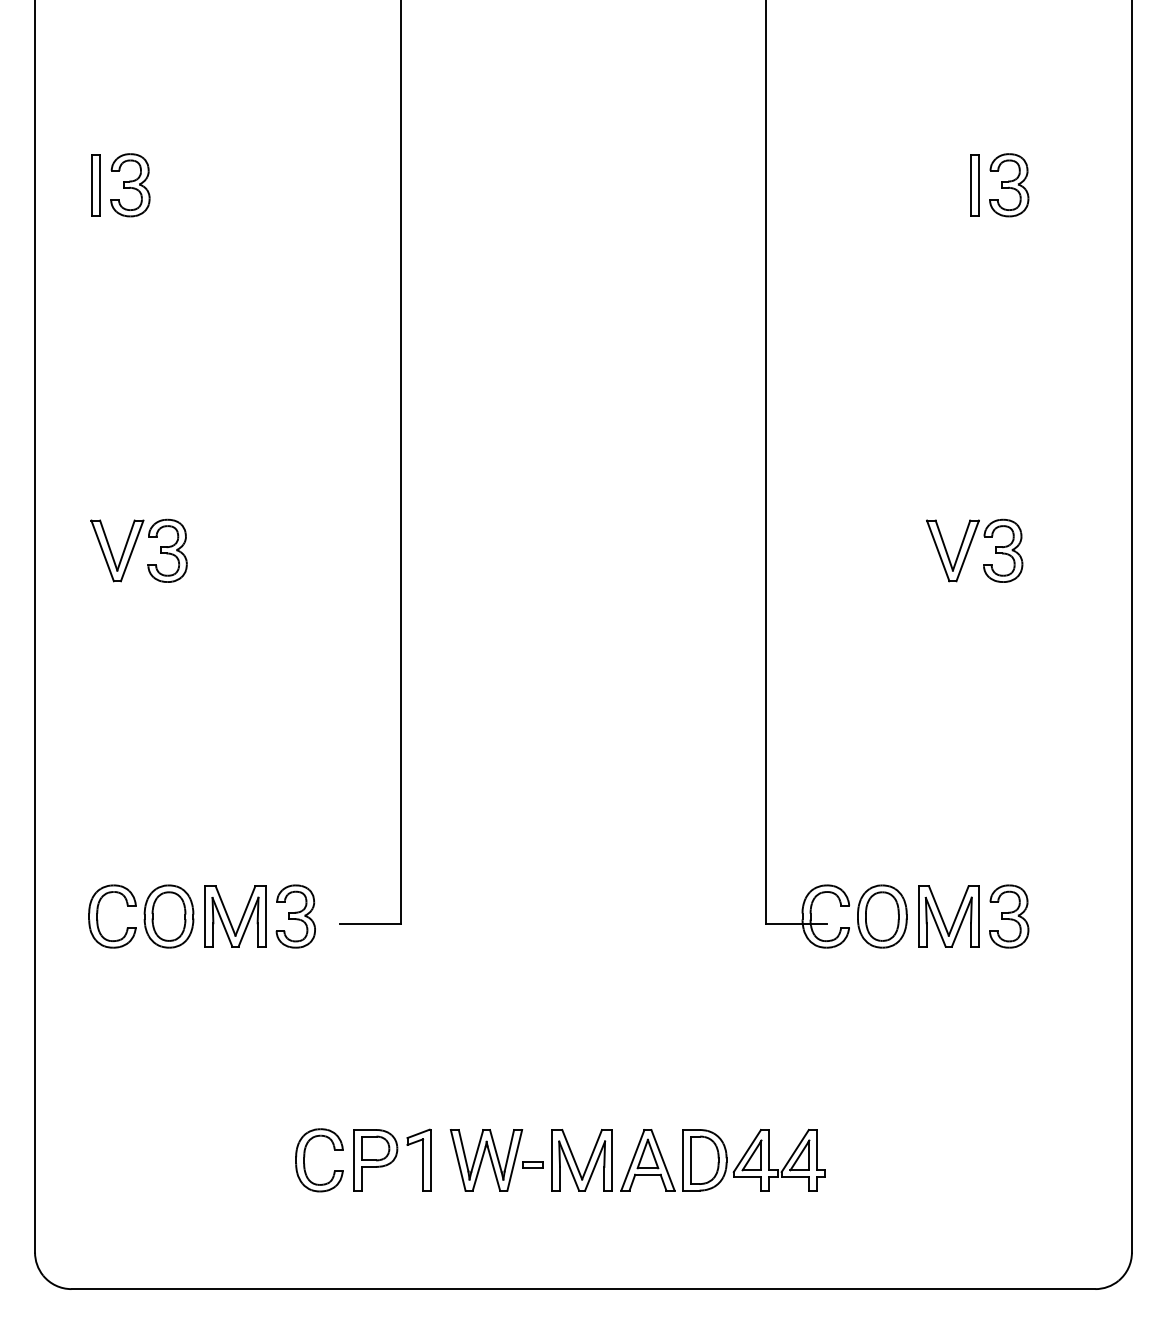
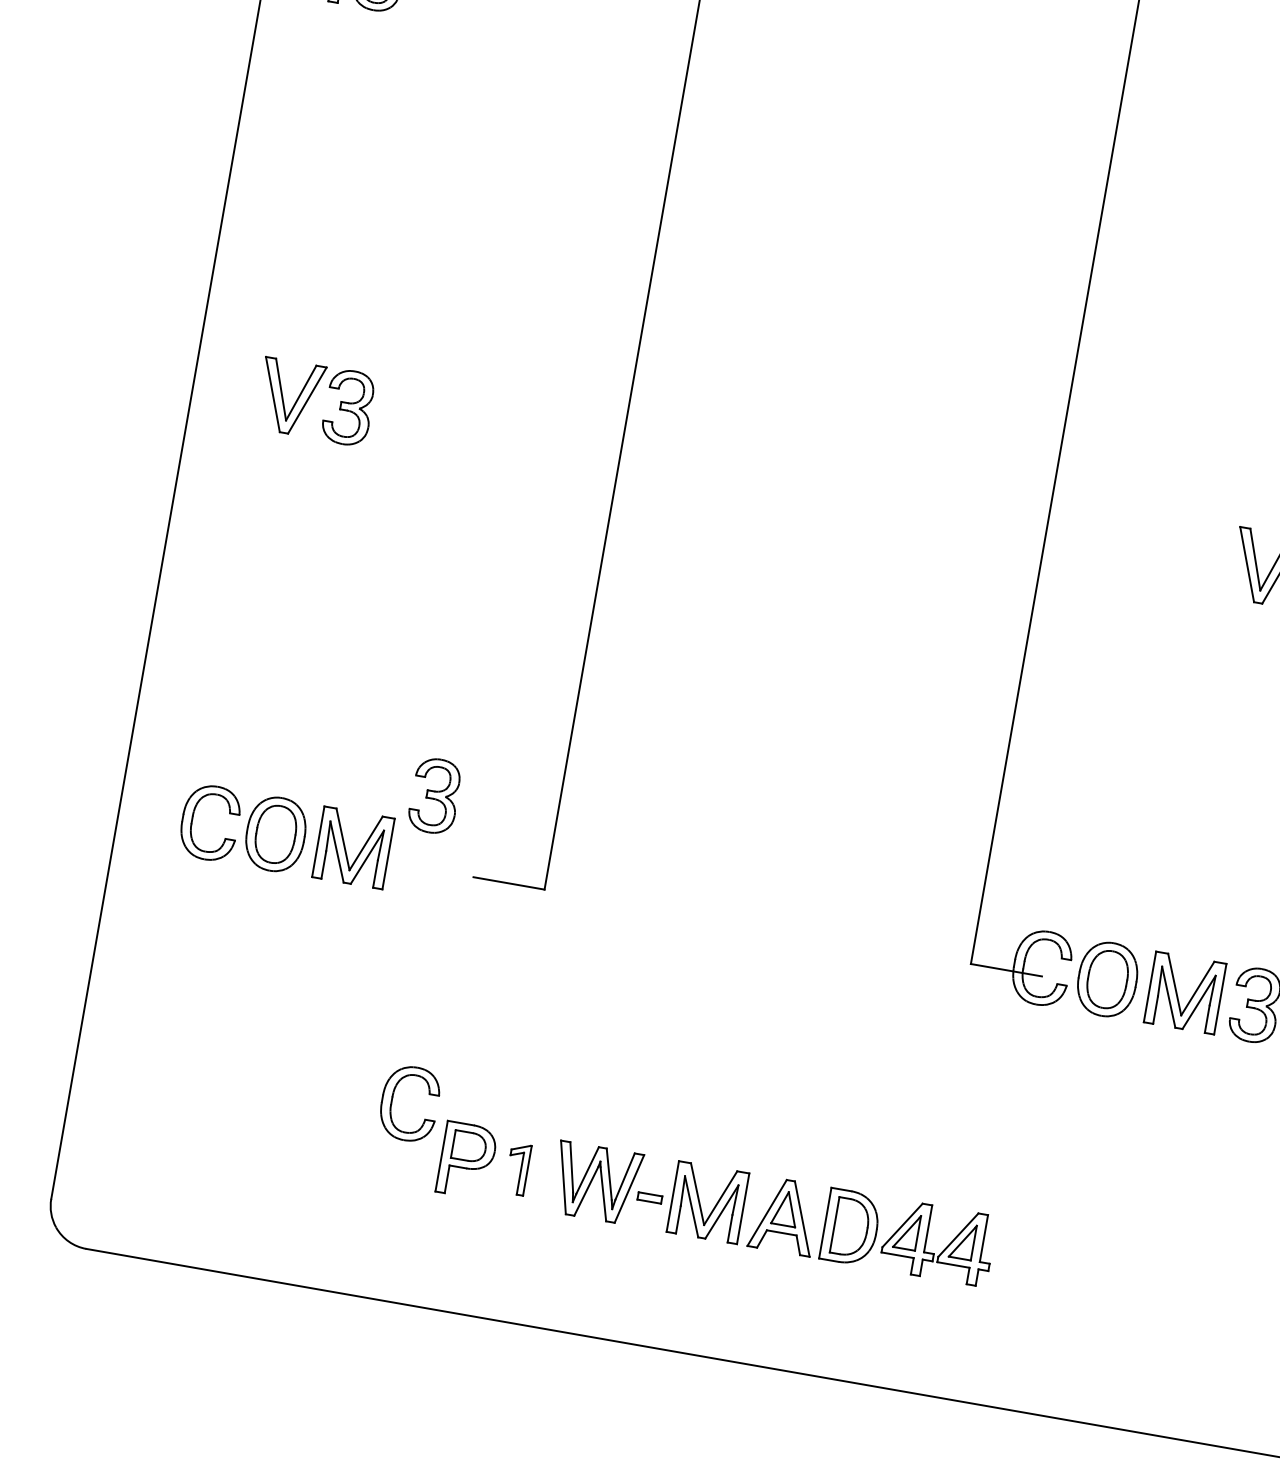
part: (295, 916) -> (434, 795), moved
part: (305, 1156) -> (394, 1096), moved
part: (418, 1159) -> (517, 1168), size x0.7

